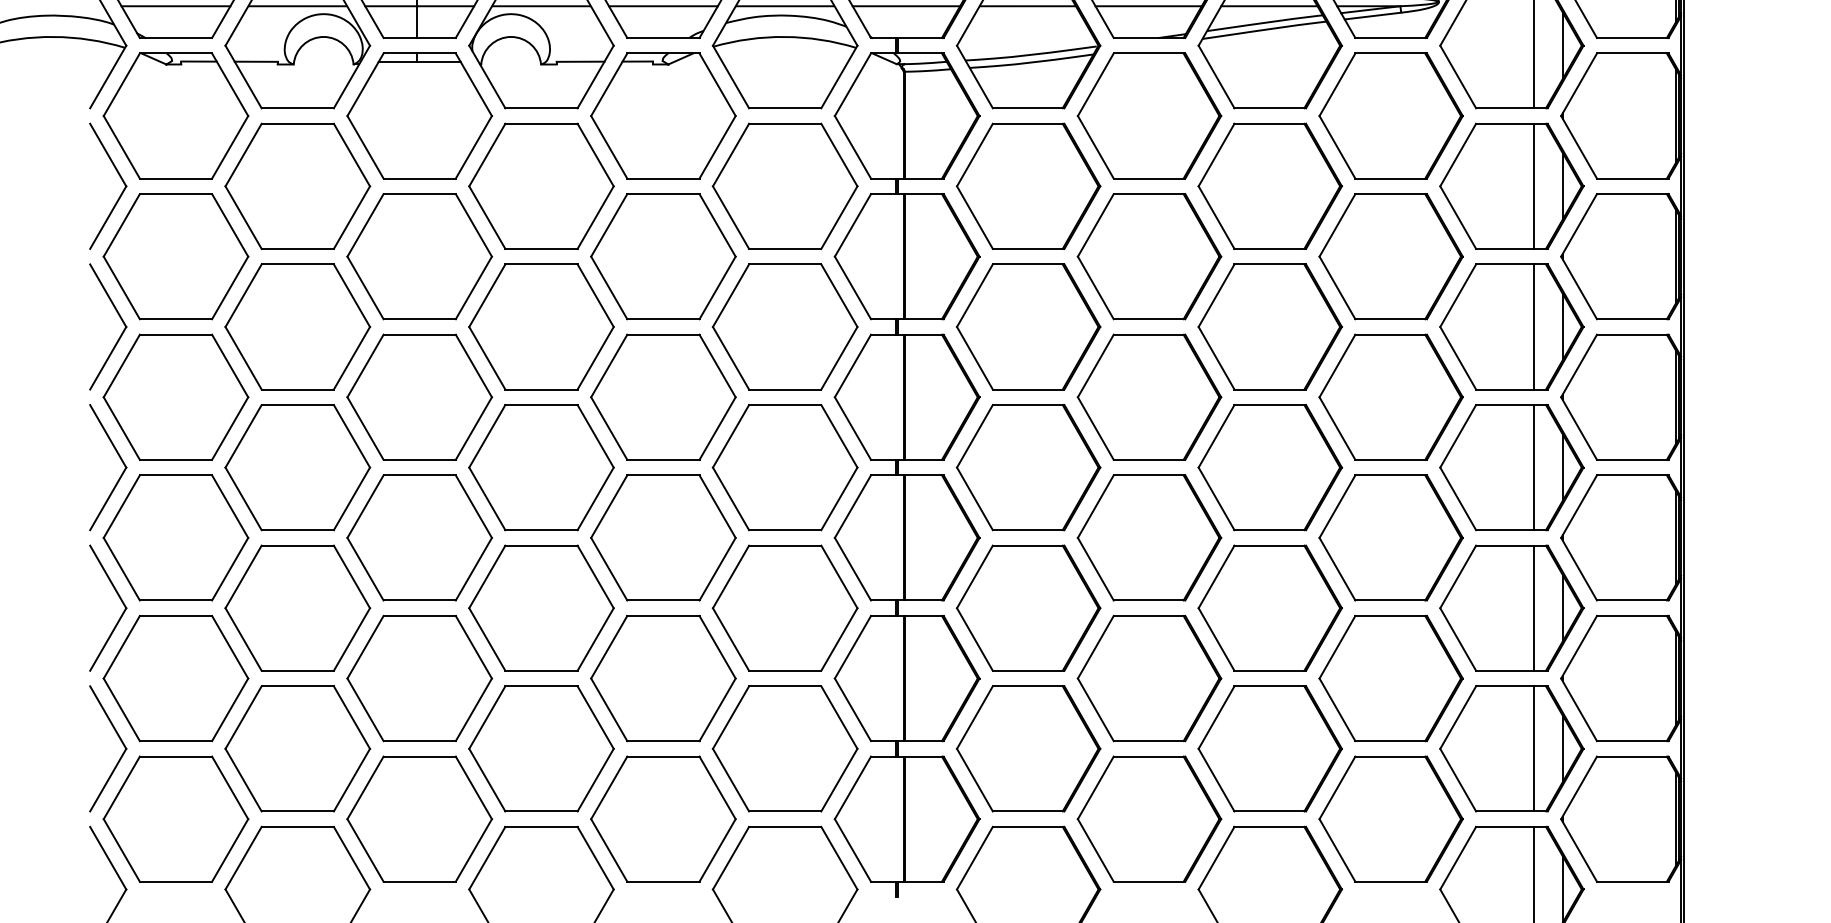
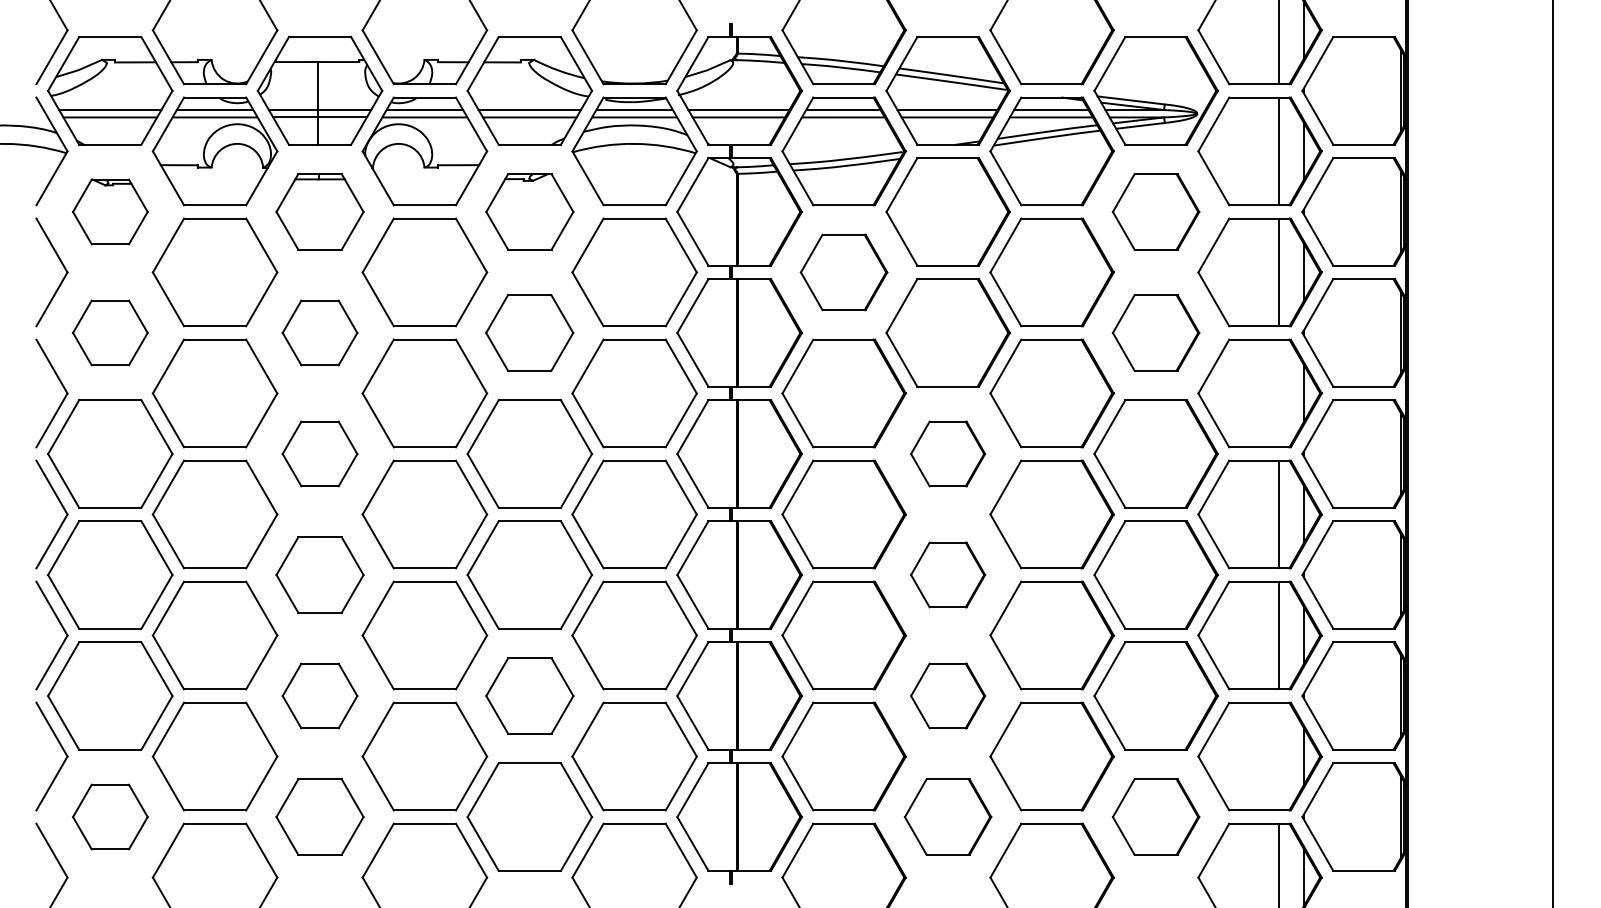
part: (176, 115) -> (110, 211), size x0.6
part: (419, 115) -> (319, 211), size x0.7
part: (663, 115) -> (529, 211), size x0.7
part: (1390, 115) -> (1155, 211), size x0.7
part: (1027, 186) -> (843, 272), size x0.7
part: (176, 256) -> (110, 332), size x0.6
part: (419, 256) -> (319, 332), size x0.6
part: (663, 256) -> (529, 332), size x0.7
part: (1390, 256) -> (1155, 332), size x0.7
line: (1534, 327) -> (1279, 393), removed
part: (419, 396) -> (319, 453), size x0.6
part: (1148, 396) -> (947, 453), size x0.6
part: (419, 537) -> (319, 574), size x0.7
part: (1148, 537) -> (947, 574), size x0.6
part: (419, 677) -> (319, 695), size x0.6
part: (663, 677) -> (529, 695), size x0.7
part: (1148, 677) -> (947, 695), size x0.6
line: (1534, 748) -> (1279, 756), removed
part: (176, 818) -> (110, 816), size x0.6
part: (419, 818) -> (319, 816), size x0.7
part: (1148, 818) -> (947, 816), size x0.7
part: (1390, 818) -> (1155, 816), size x0.7

